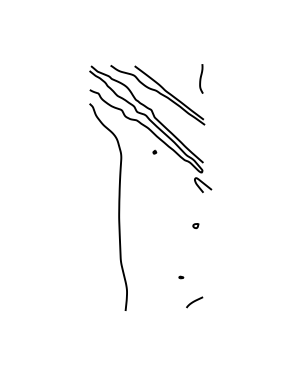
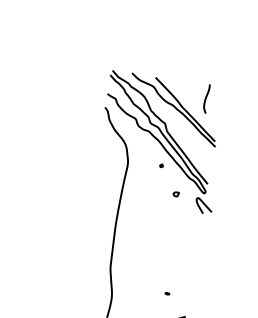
curve: (201, 78) -> (206, 98), moved
part: (195, 225) -> (175, 193), moved

